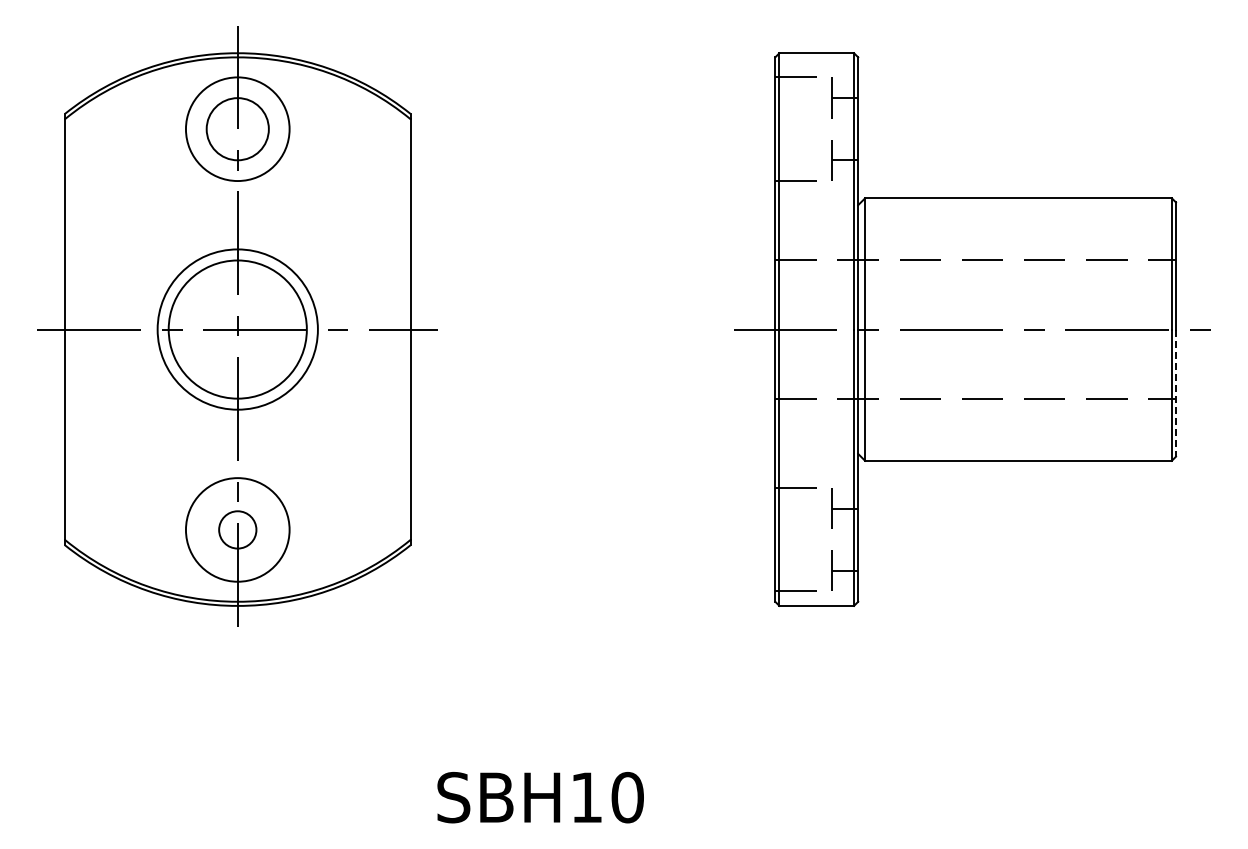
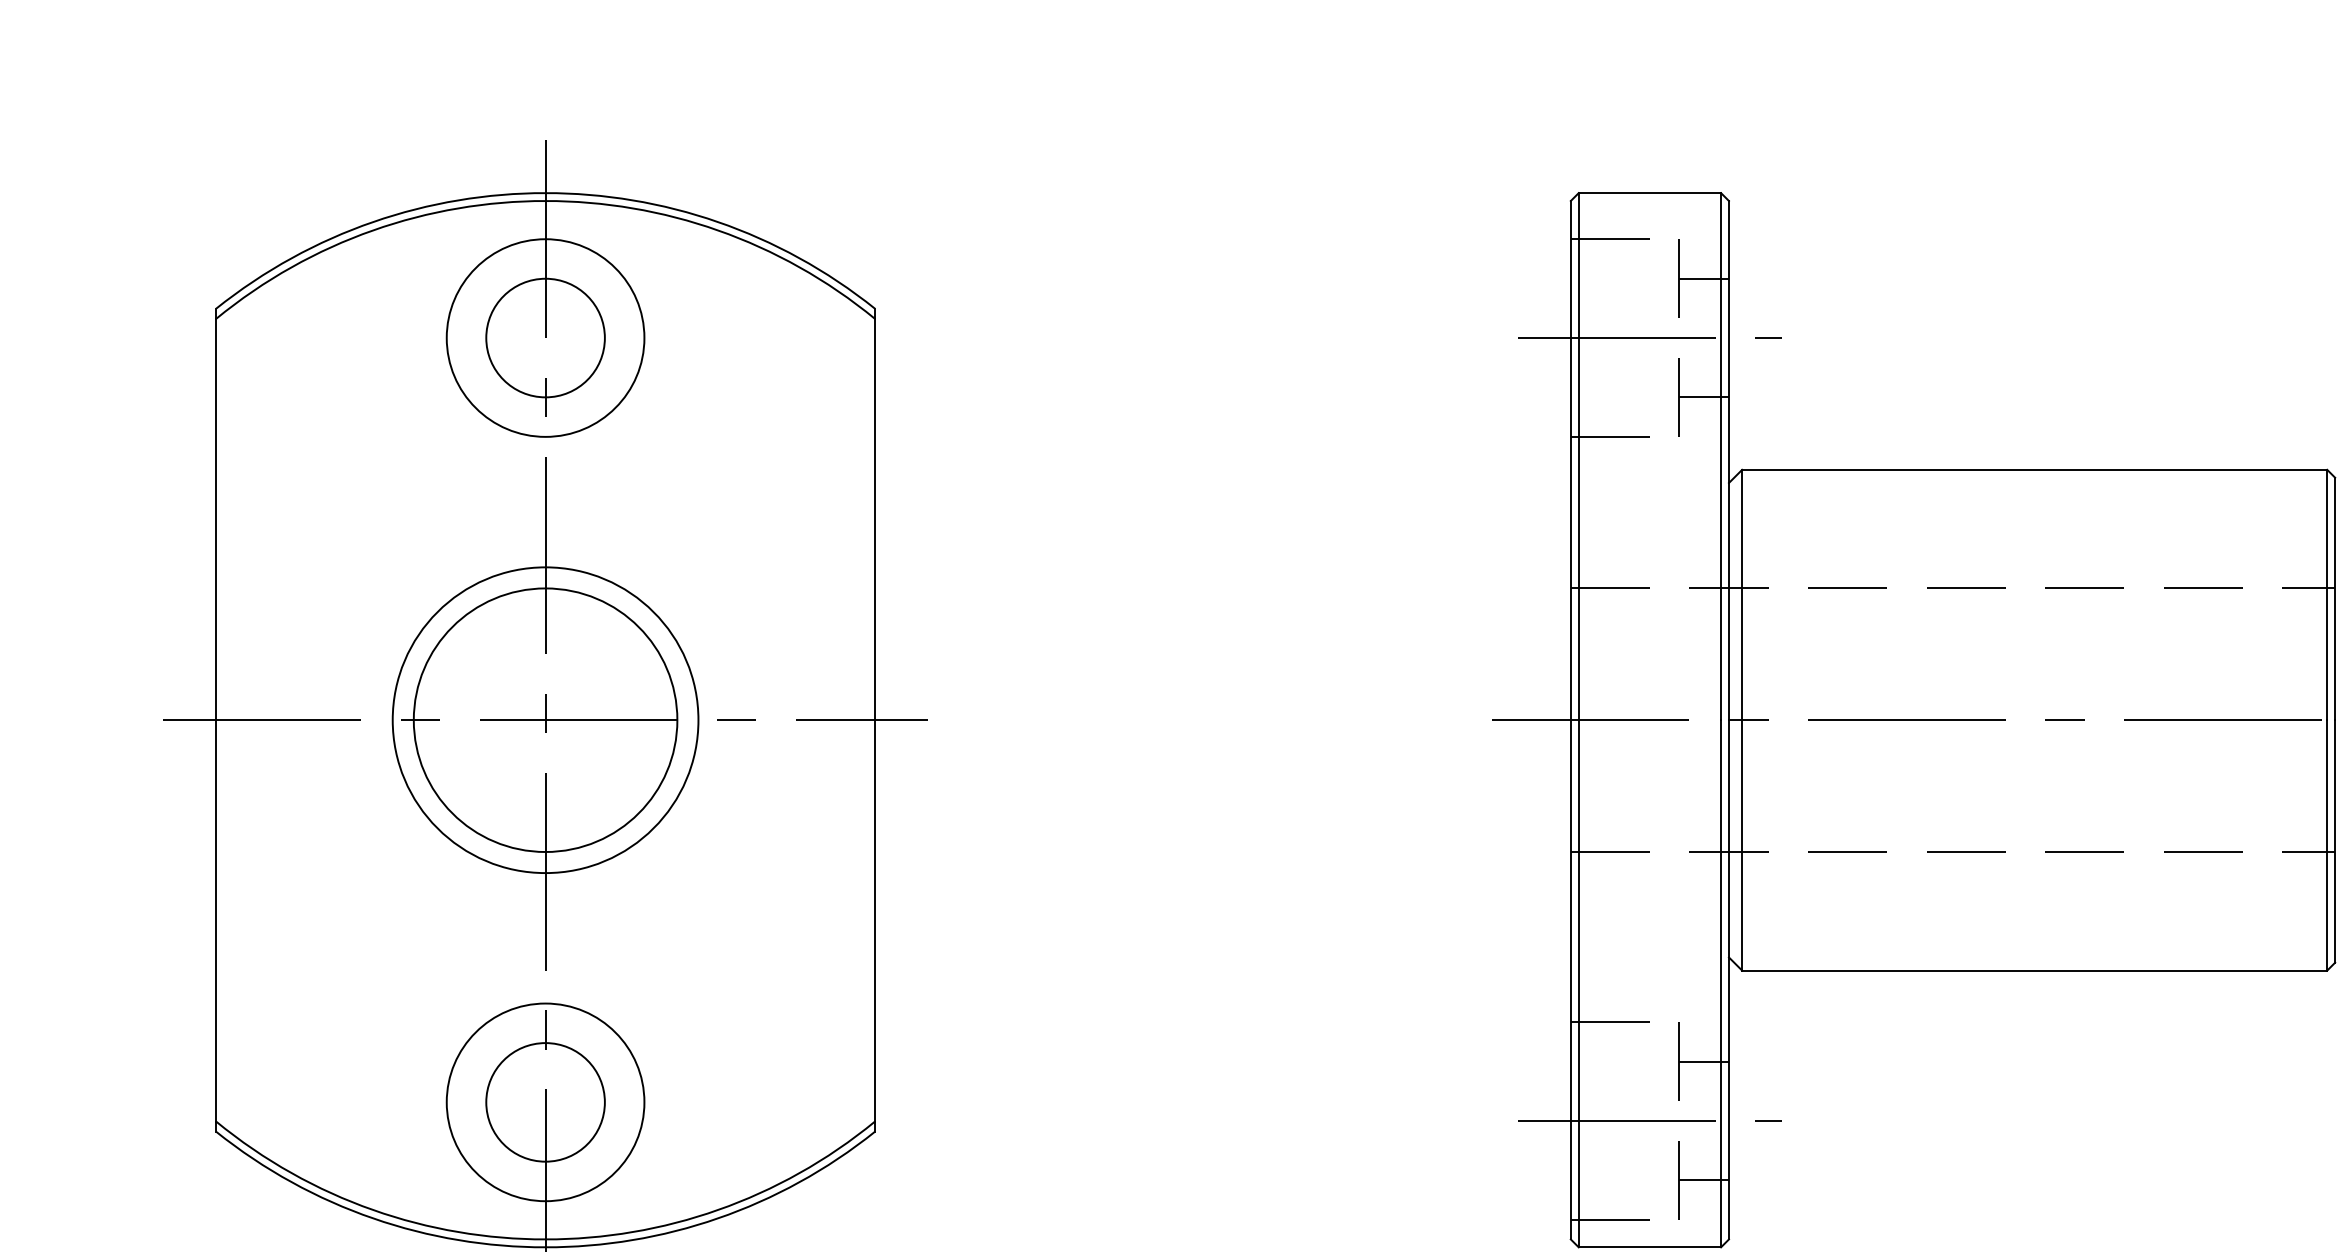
line: (816, 129) -> (1649, 338), added
line: (1176, 393) -> (2336, 842), dashed -> solid
circle: (237, 529) -> (545, 1101), size x1.67
line: (816, 539) -> (1649, 1120), added

